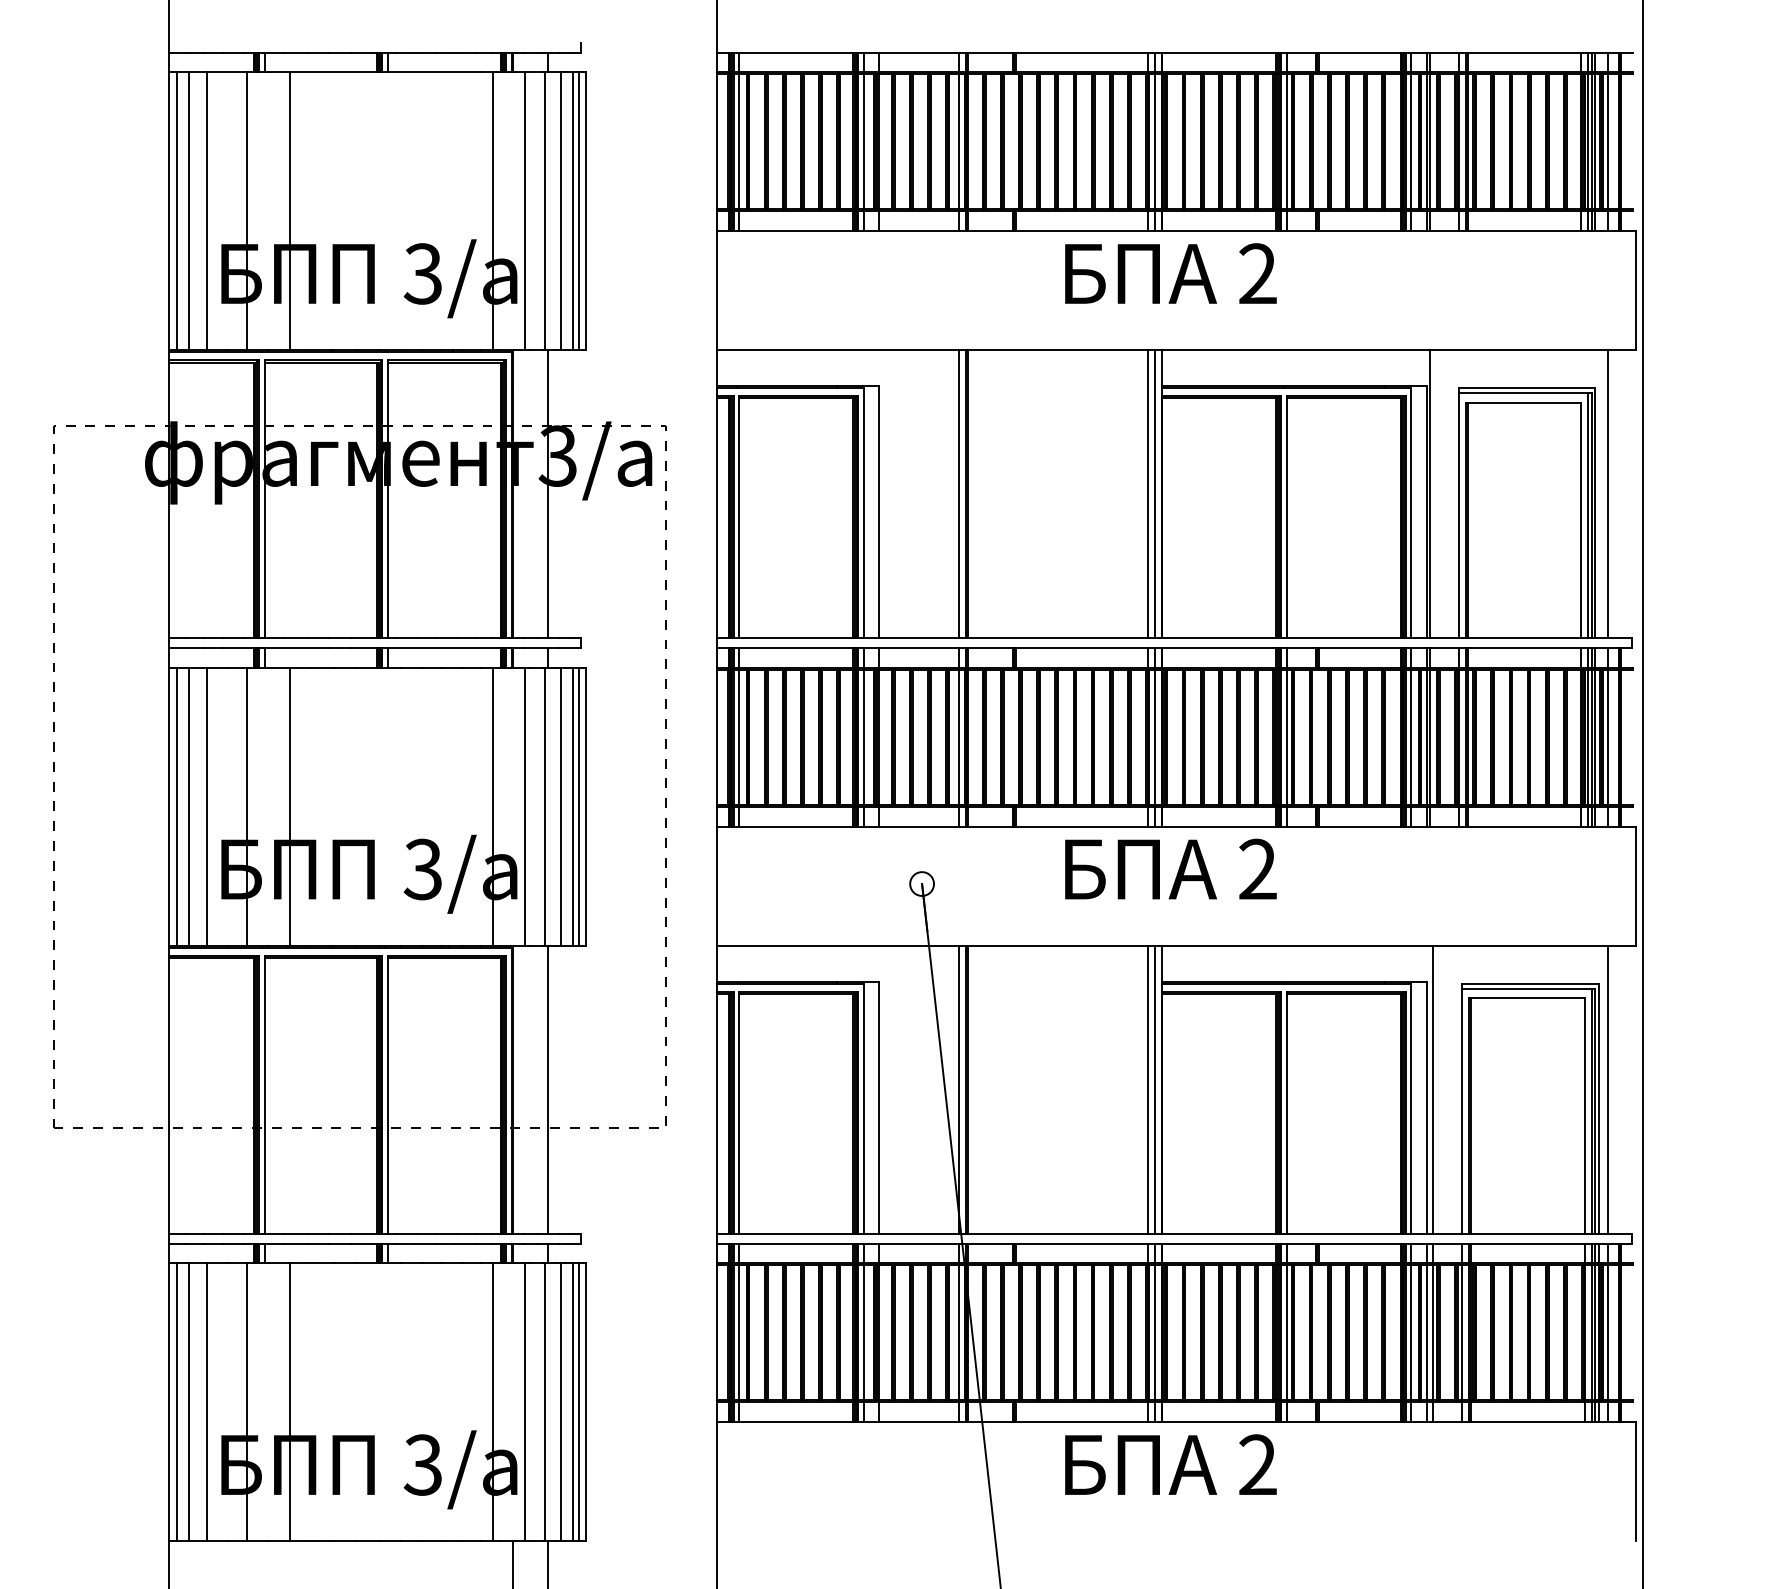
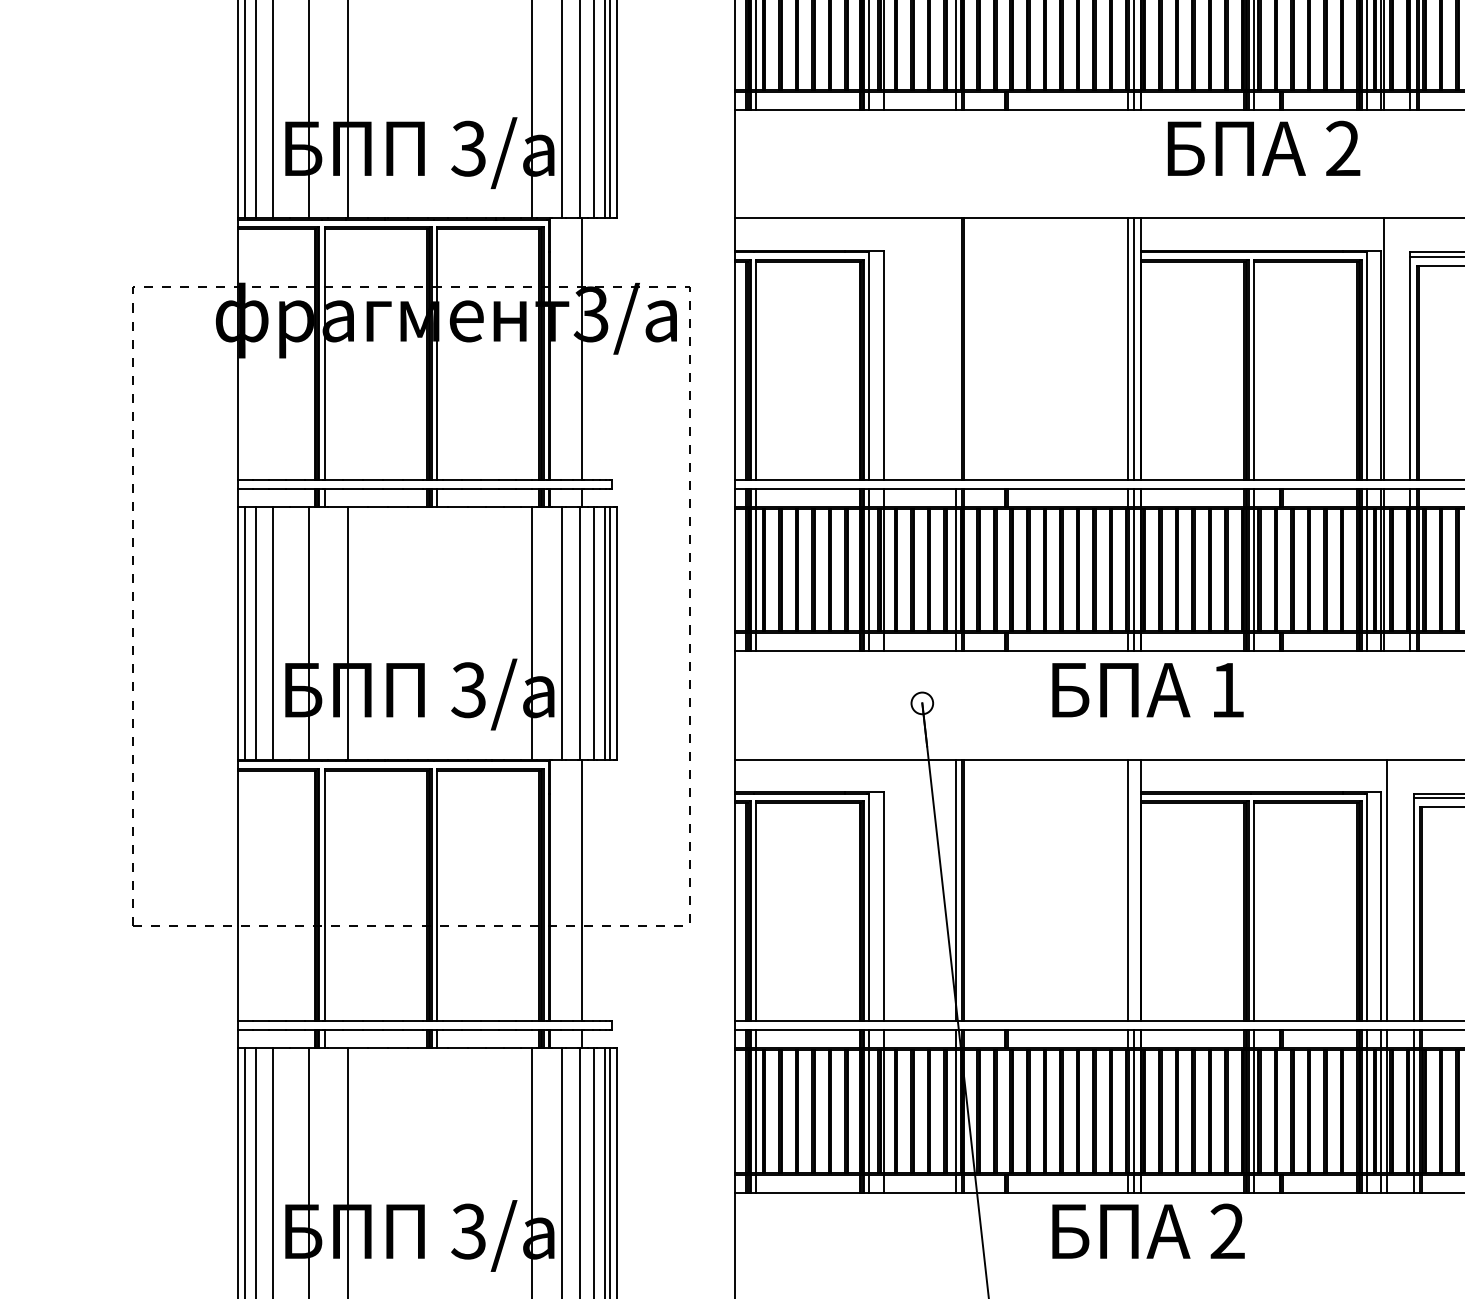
text: (1170, 273) -> (1263, 148), moved
line: (958, 494) -> (955, 349), removed
text: (1257, 868) -> (1227, 689), 2 -> 1
line: (1155, 1089) -> (1134, 890), removed

